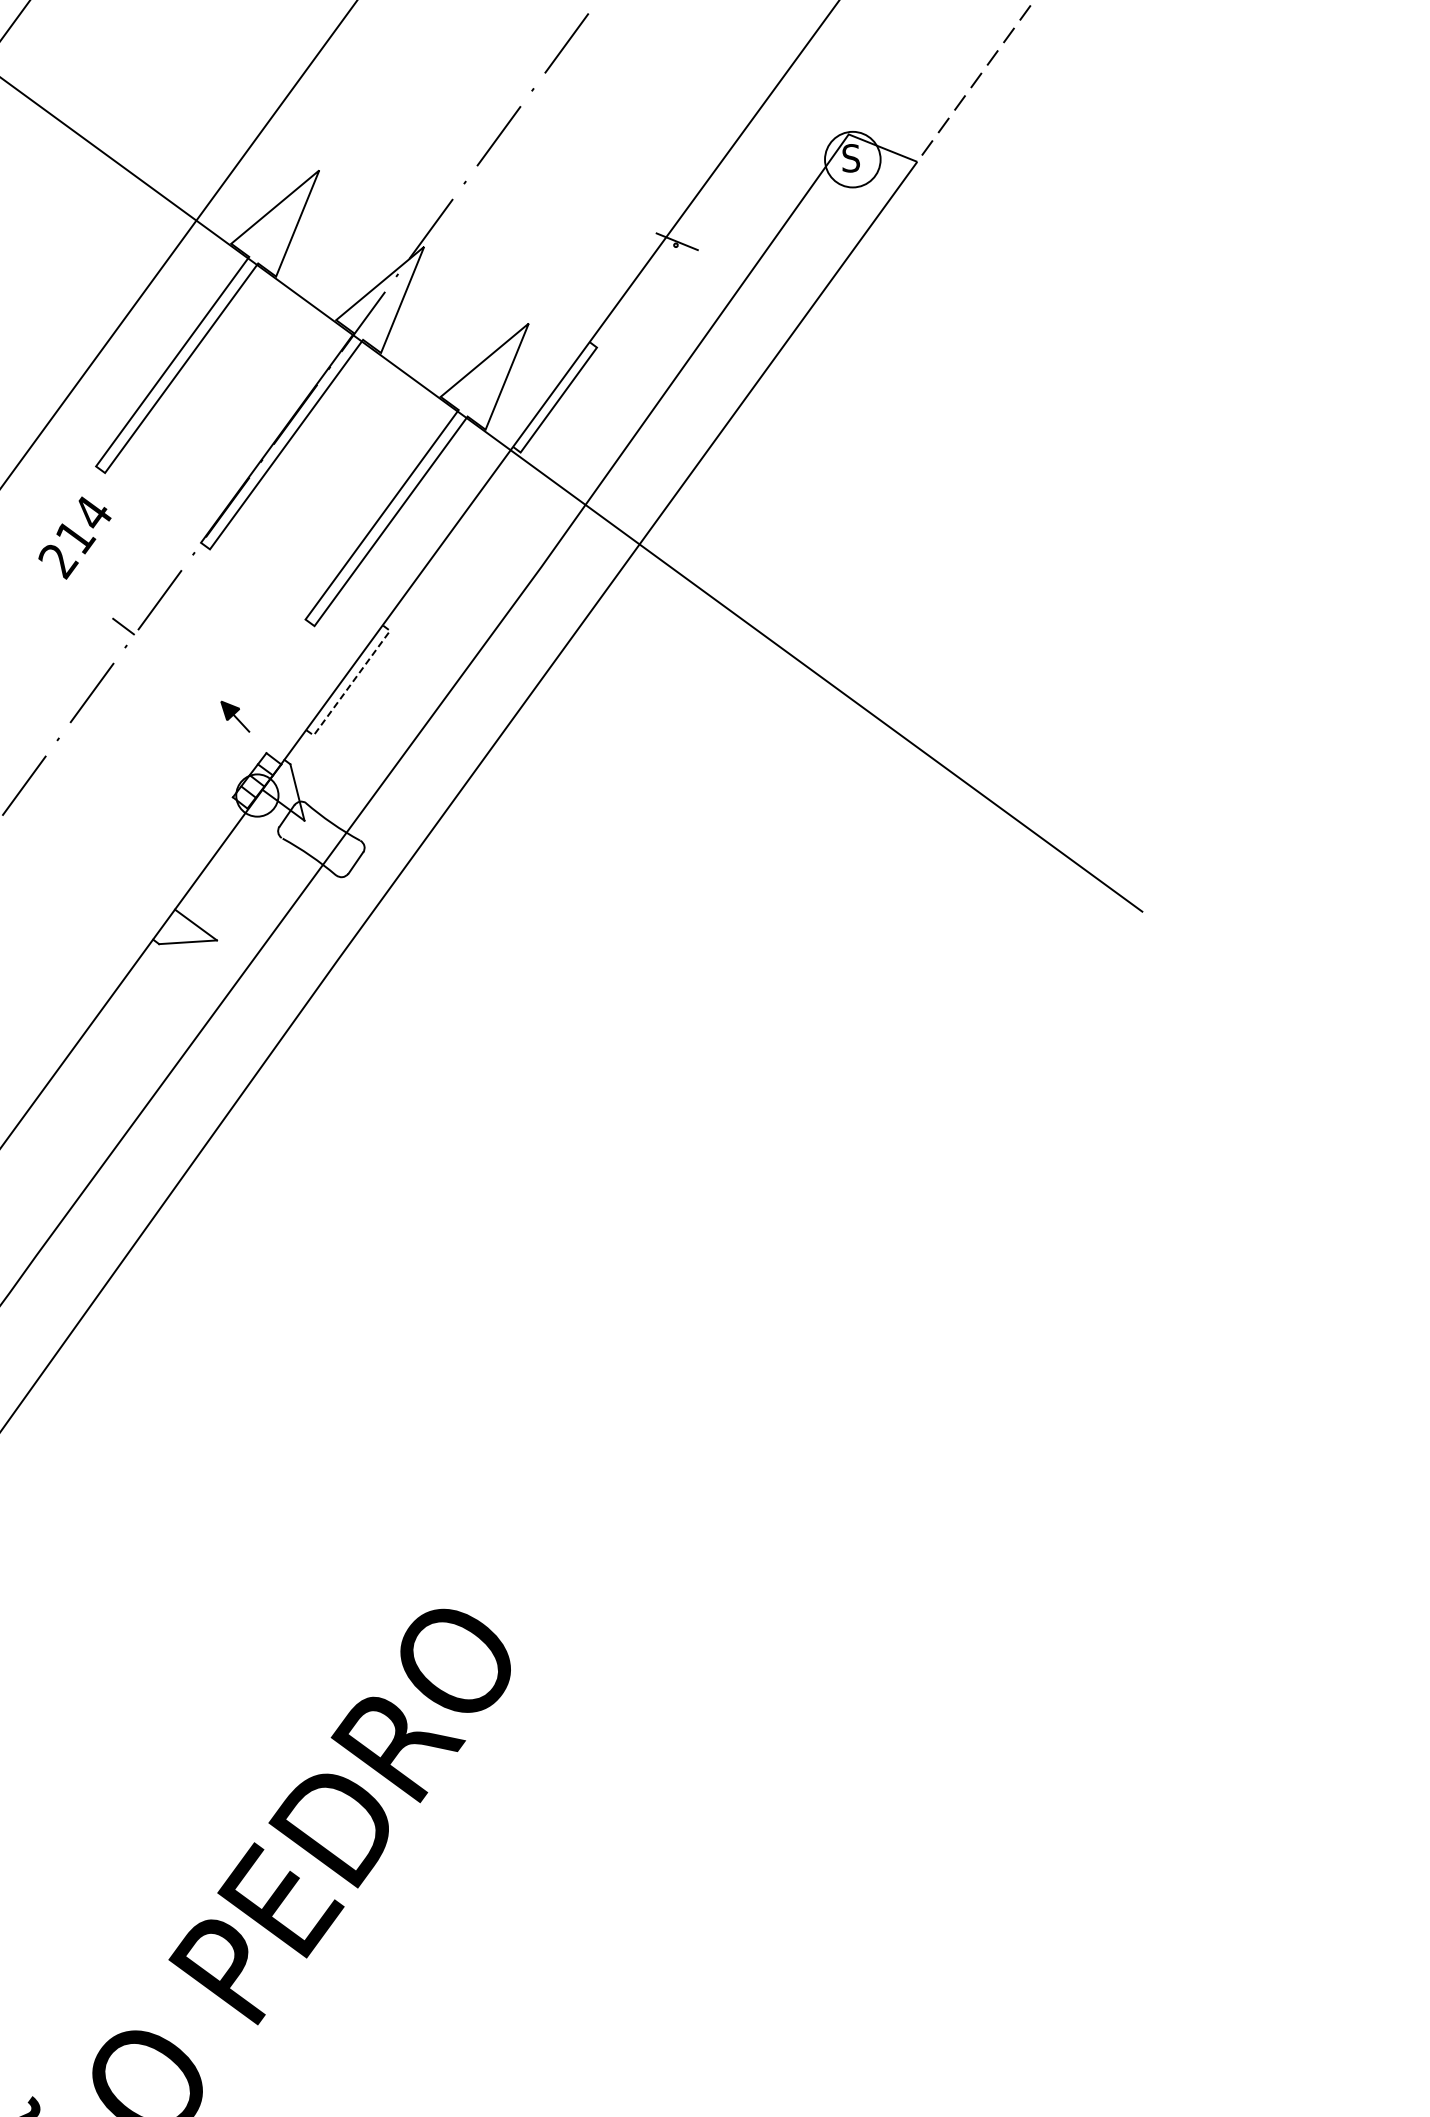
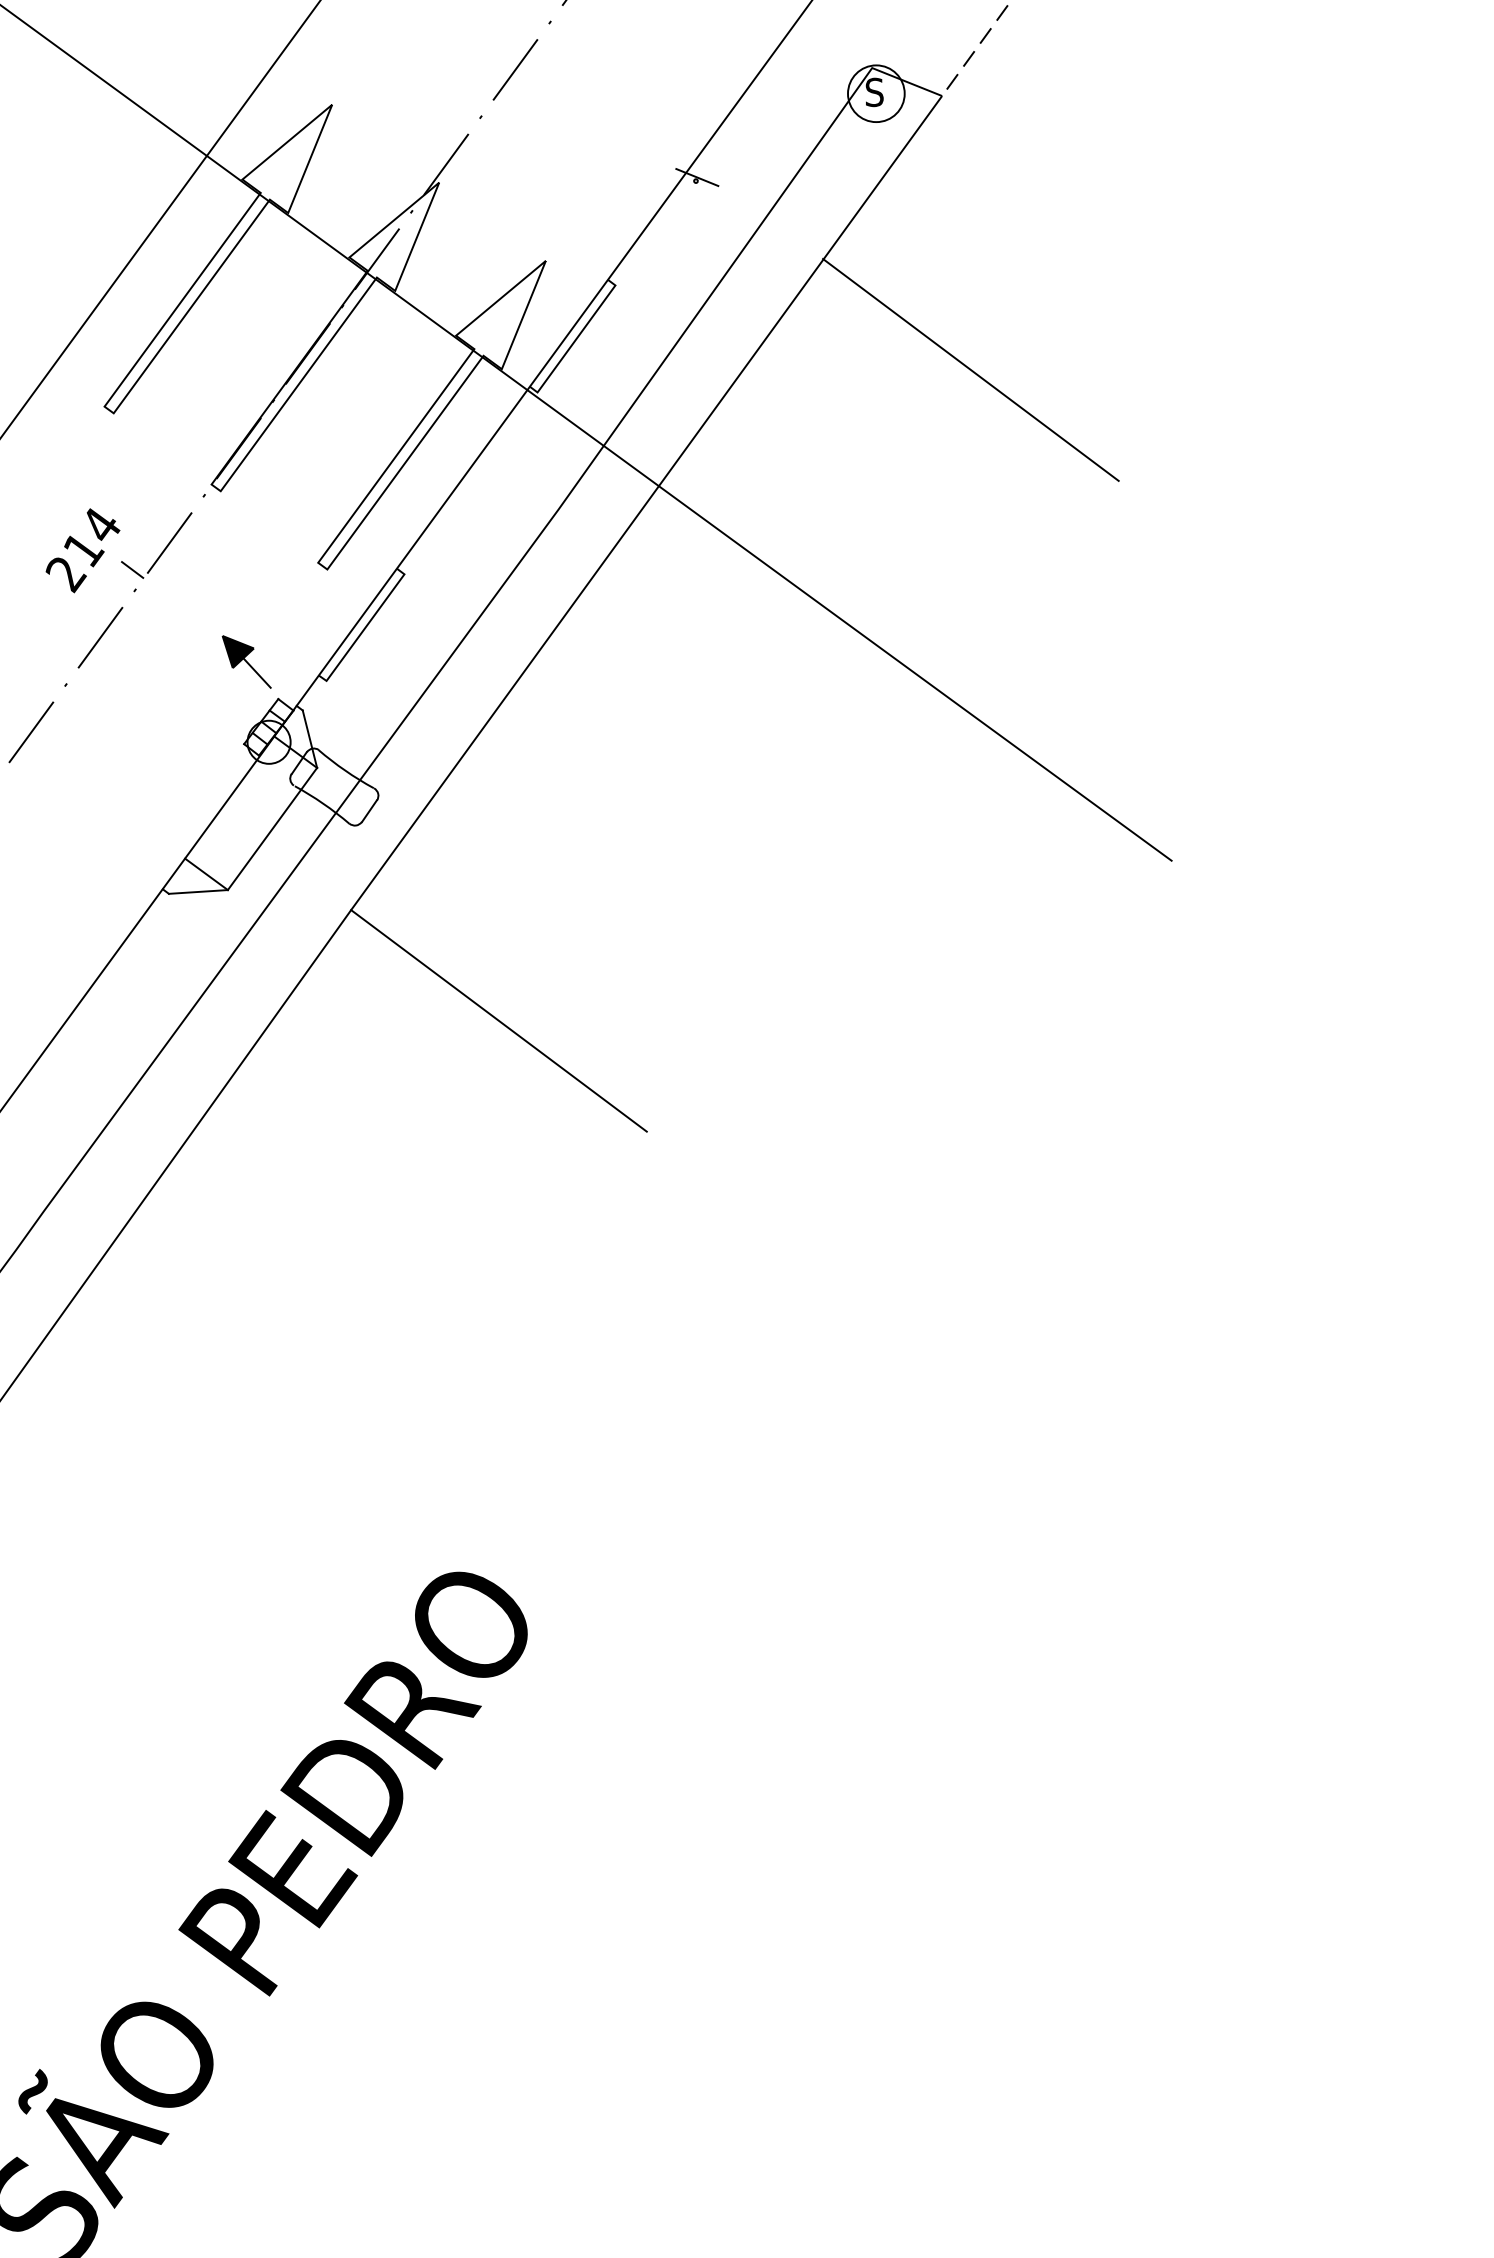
line: (945, 430) -> (970, 369), added
text: (74, 537) -> (82, 550), moved
line: (351, 682) -> (365, 627), dashed -> solid
part: (235, 716) -> (246, 661), size x1.67
line: (260, 880) -> (272, 828), added
line: (482, 1068) -> (498, 1020), added

